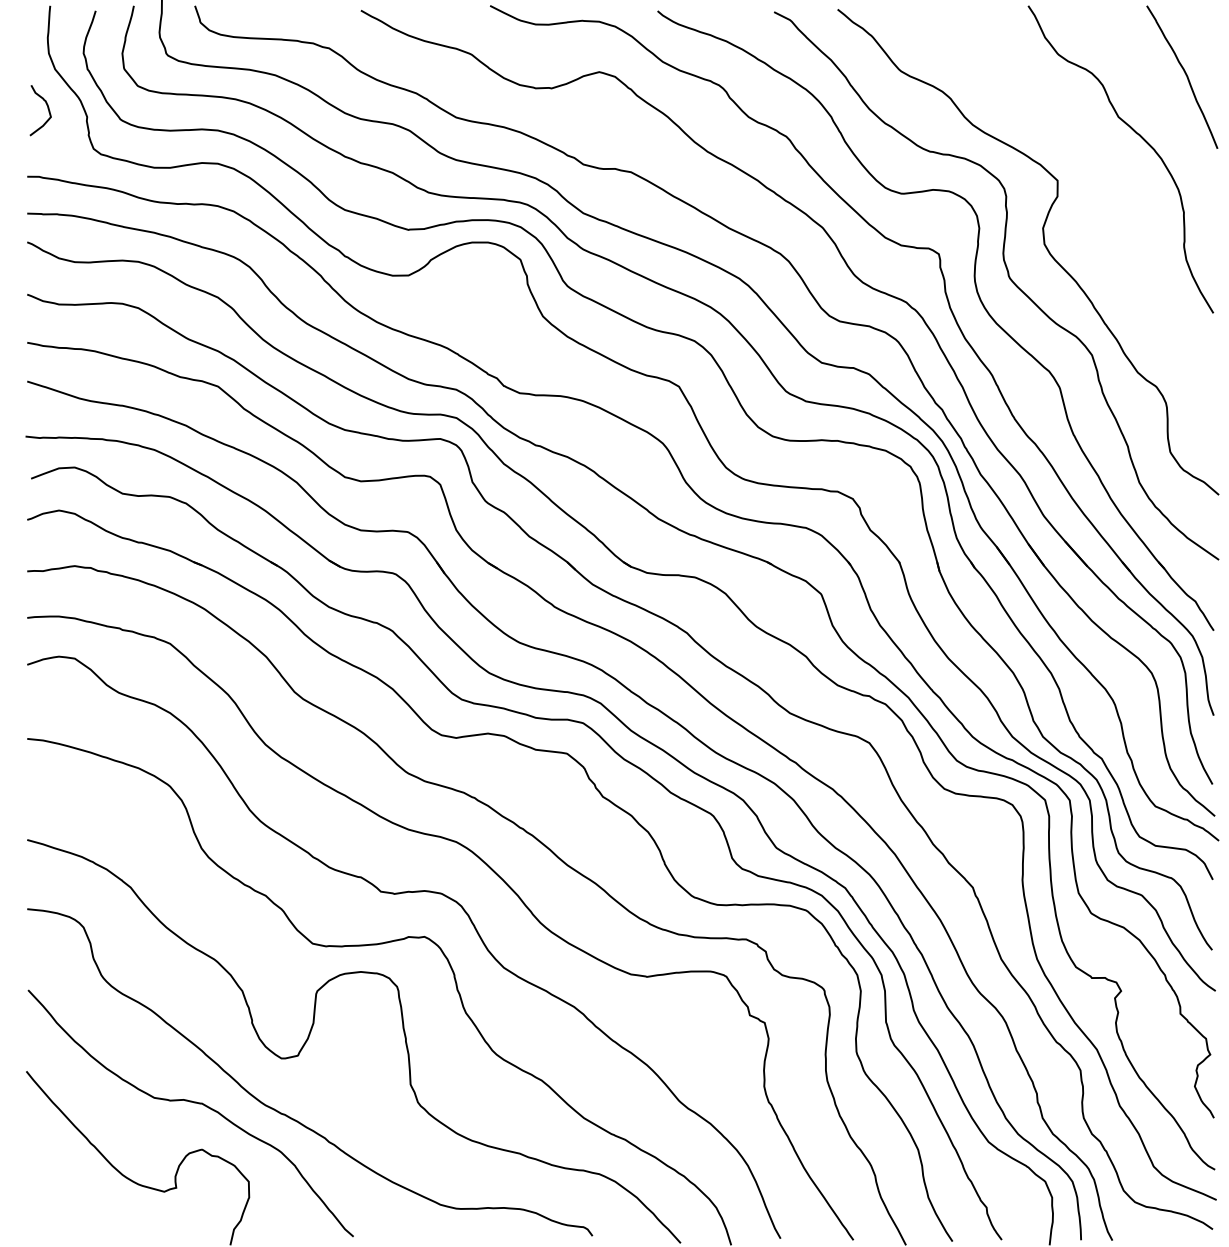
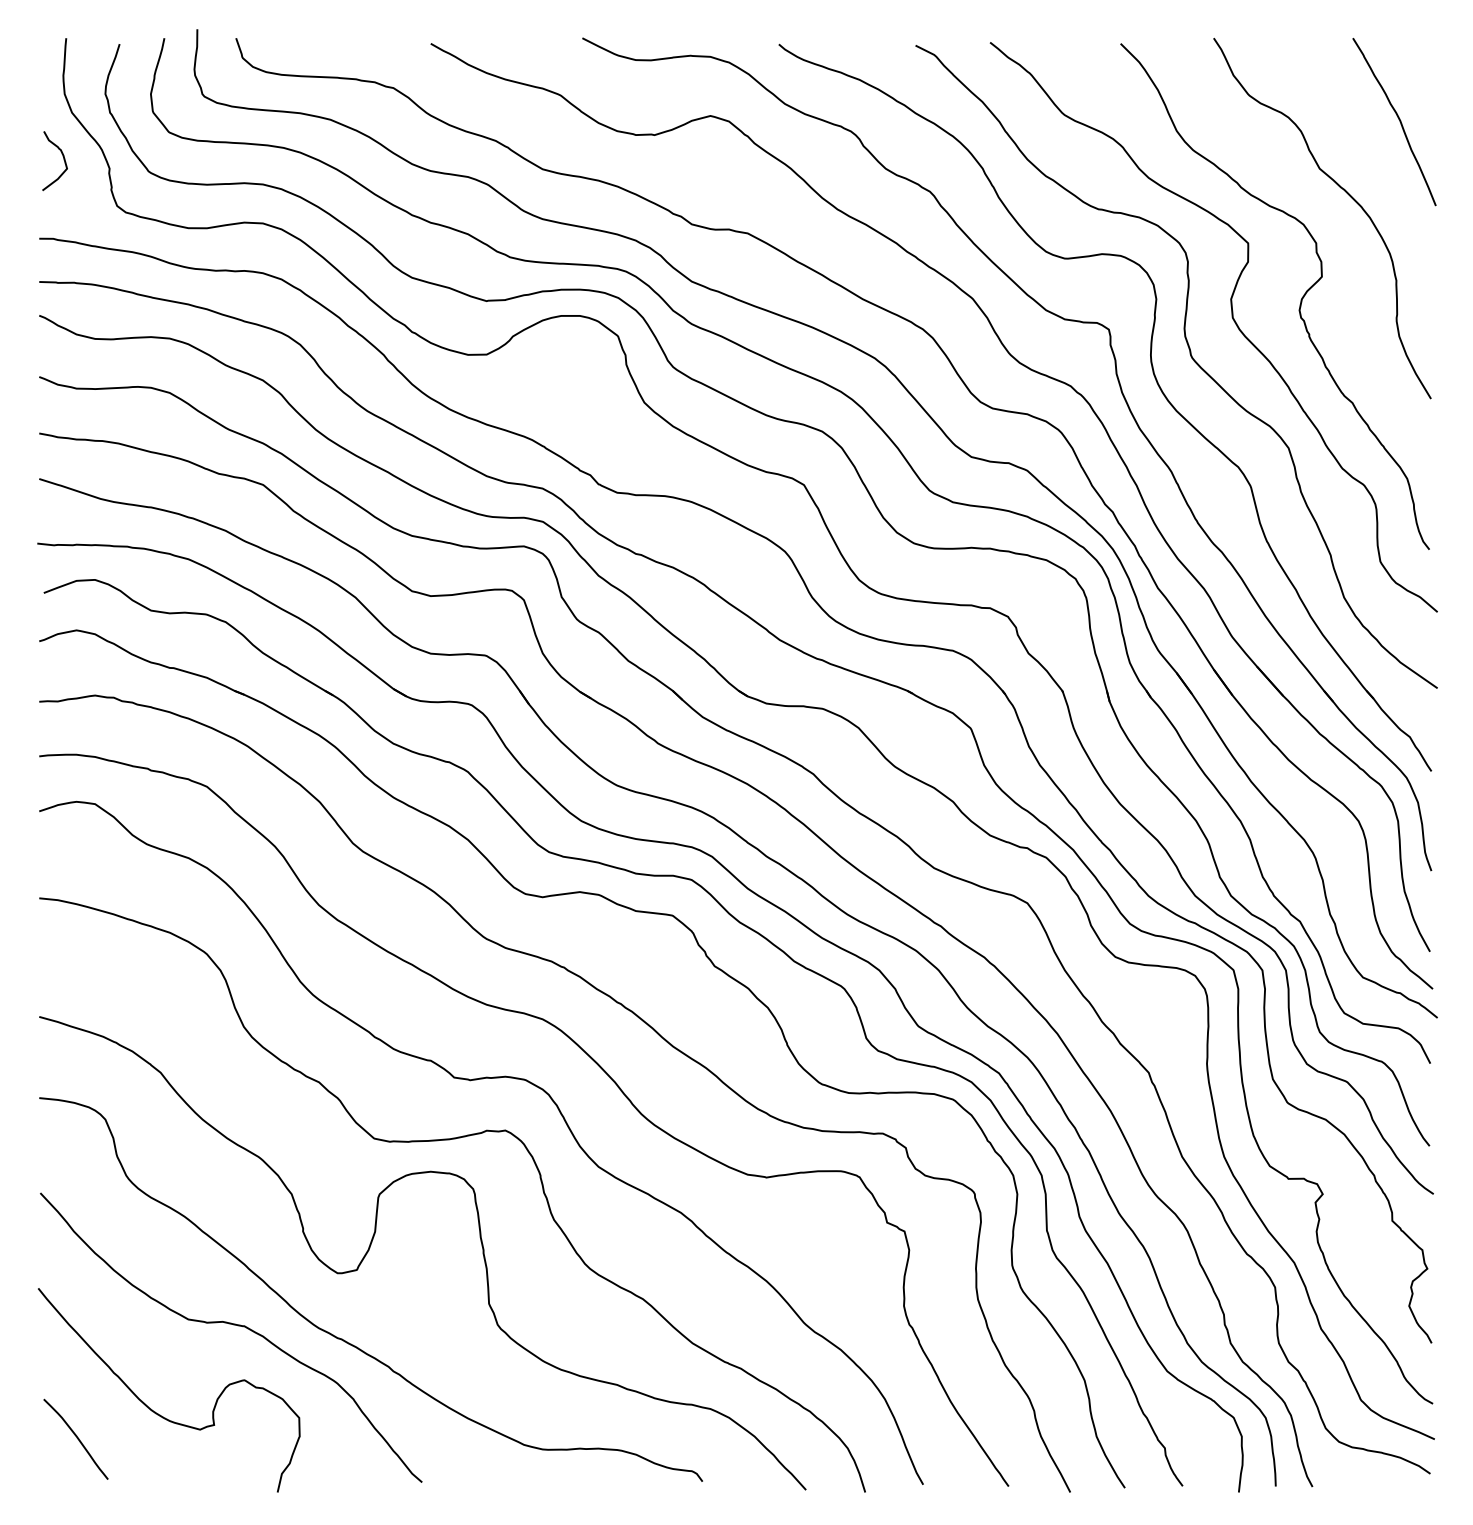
curve: (1102, 228) -> (1300, 299), added
curve: (58, 1199) -> (76, 1438), added

